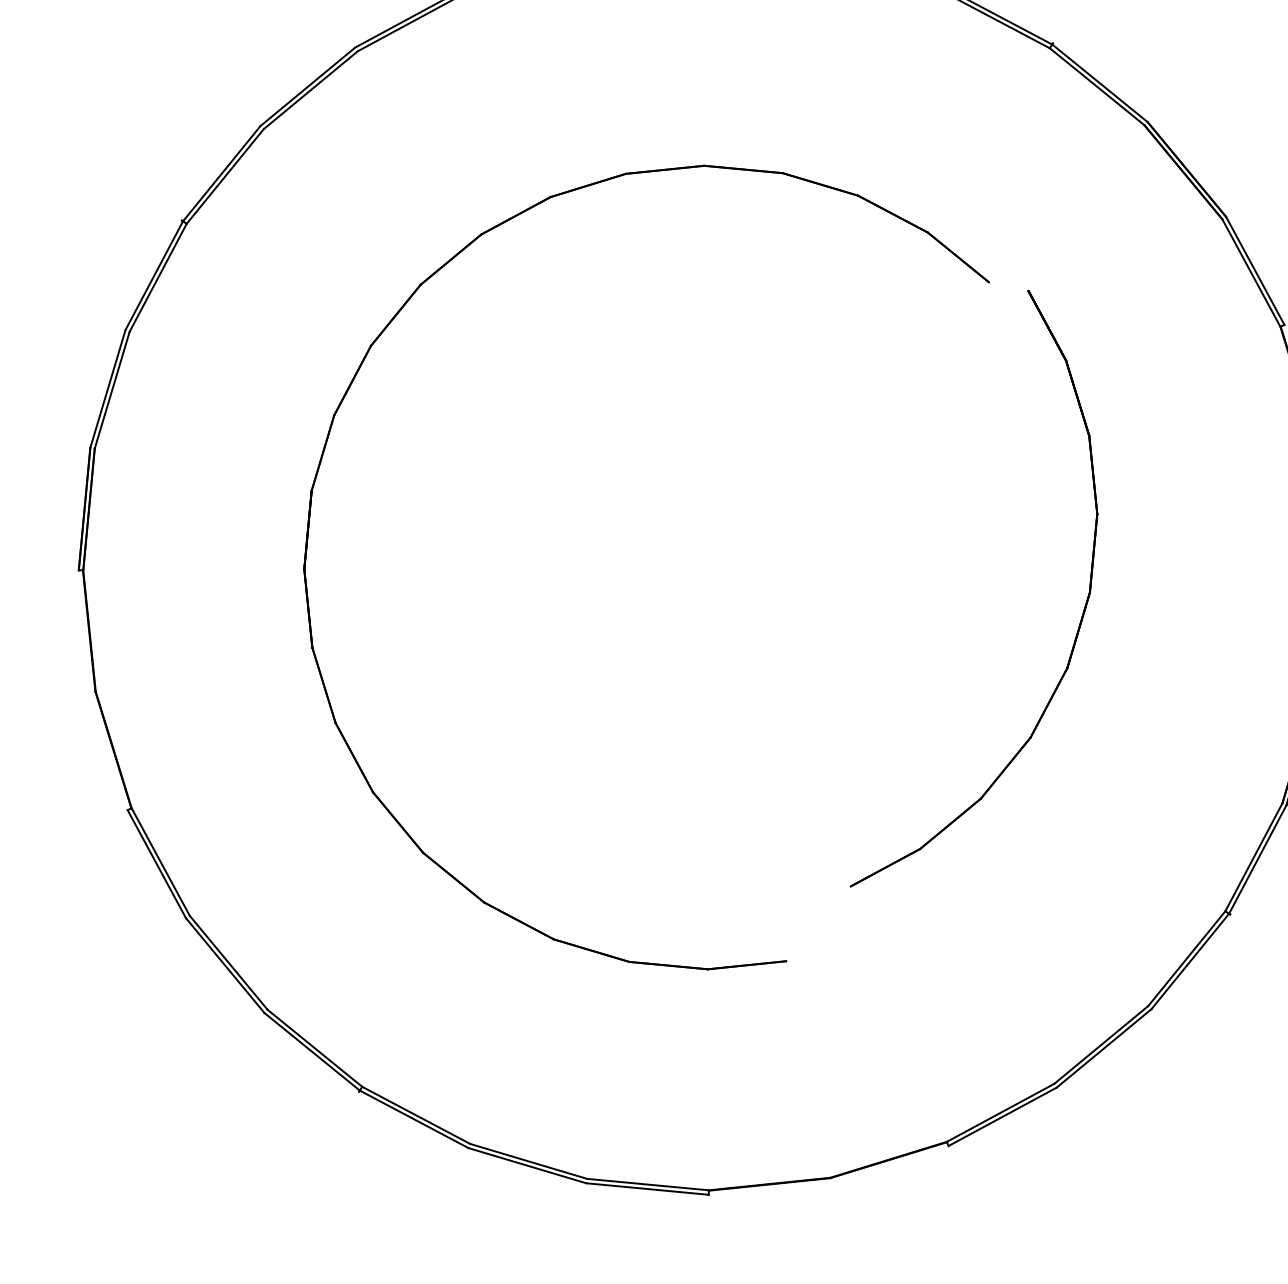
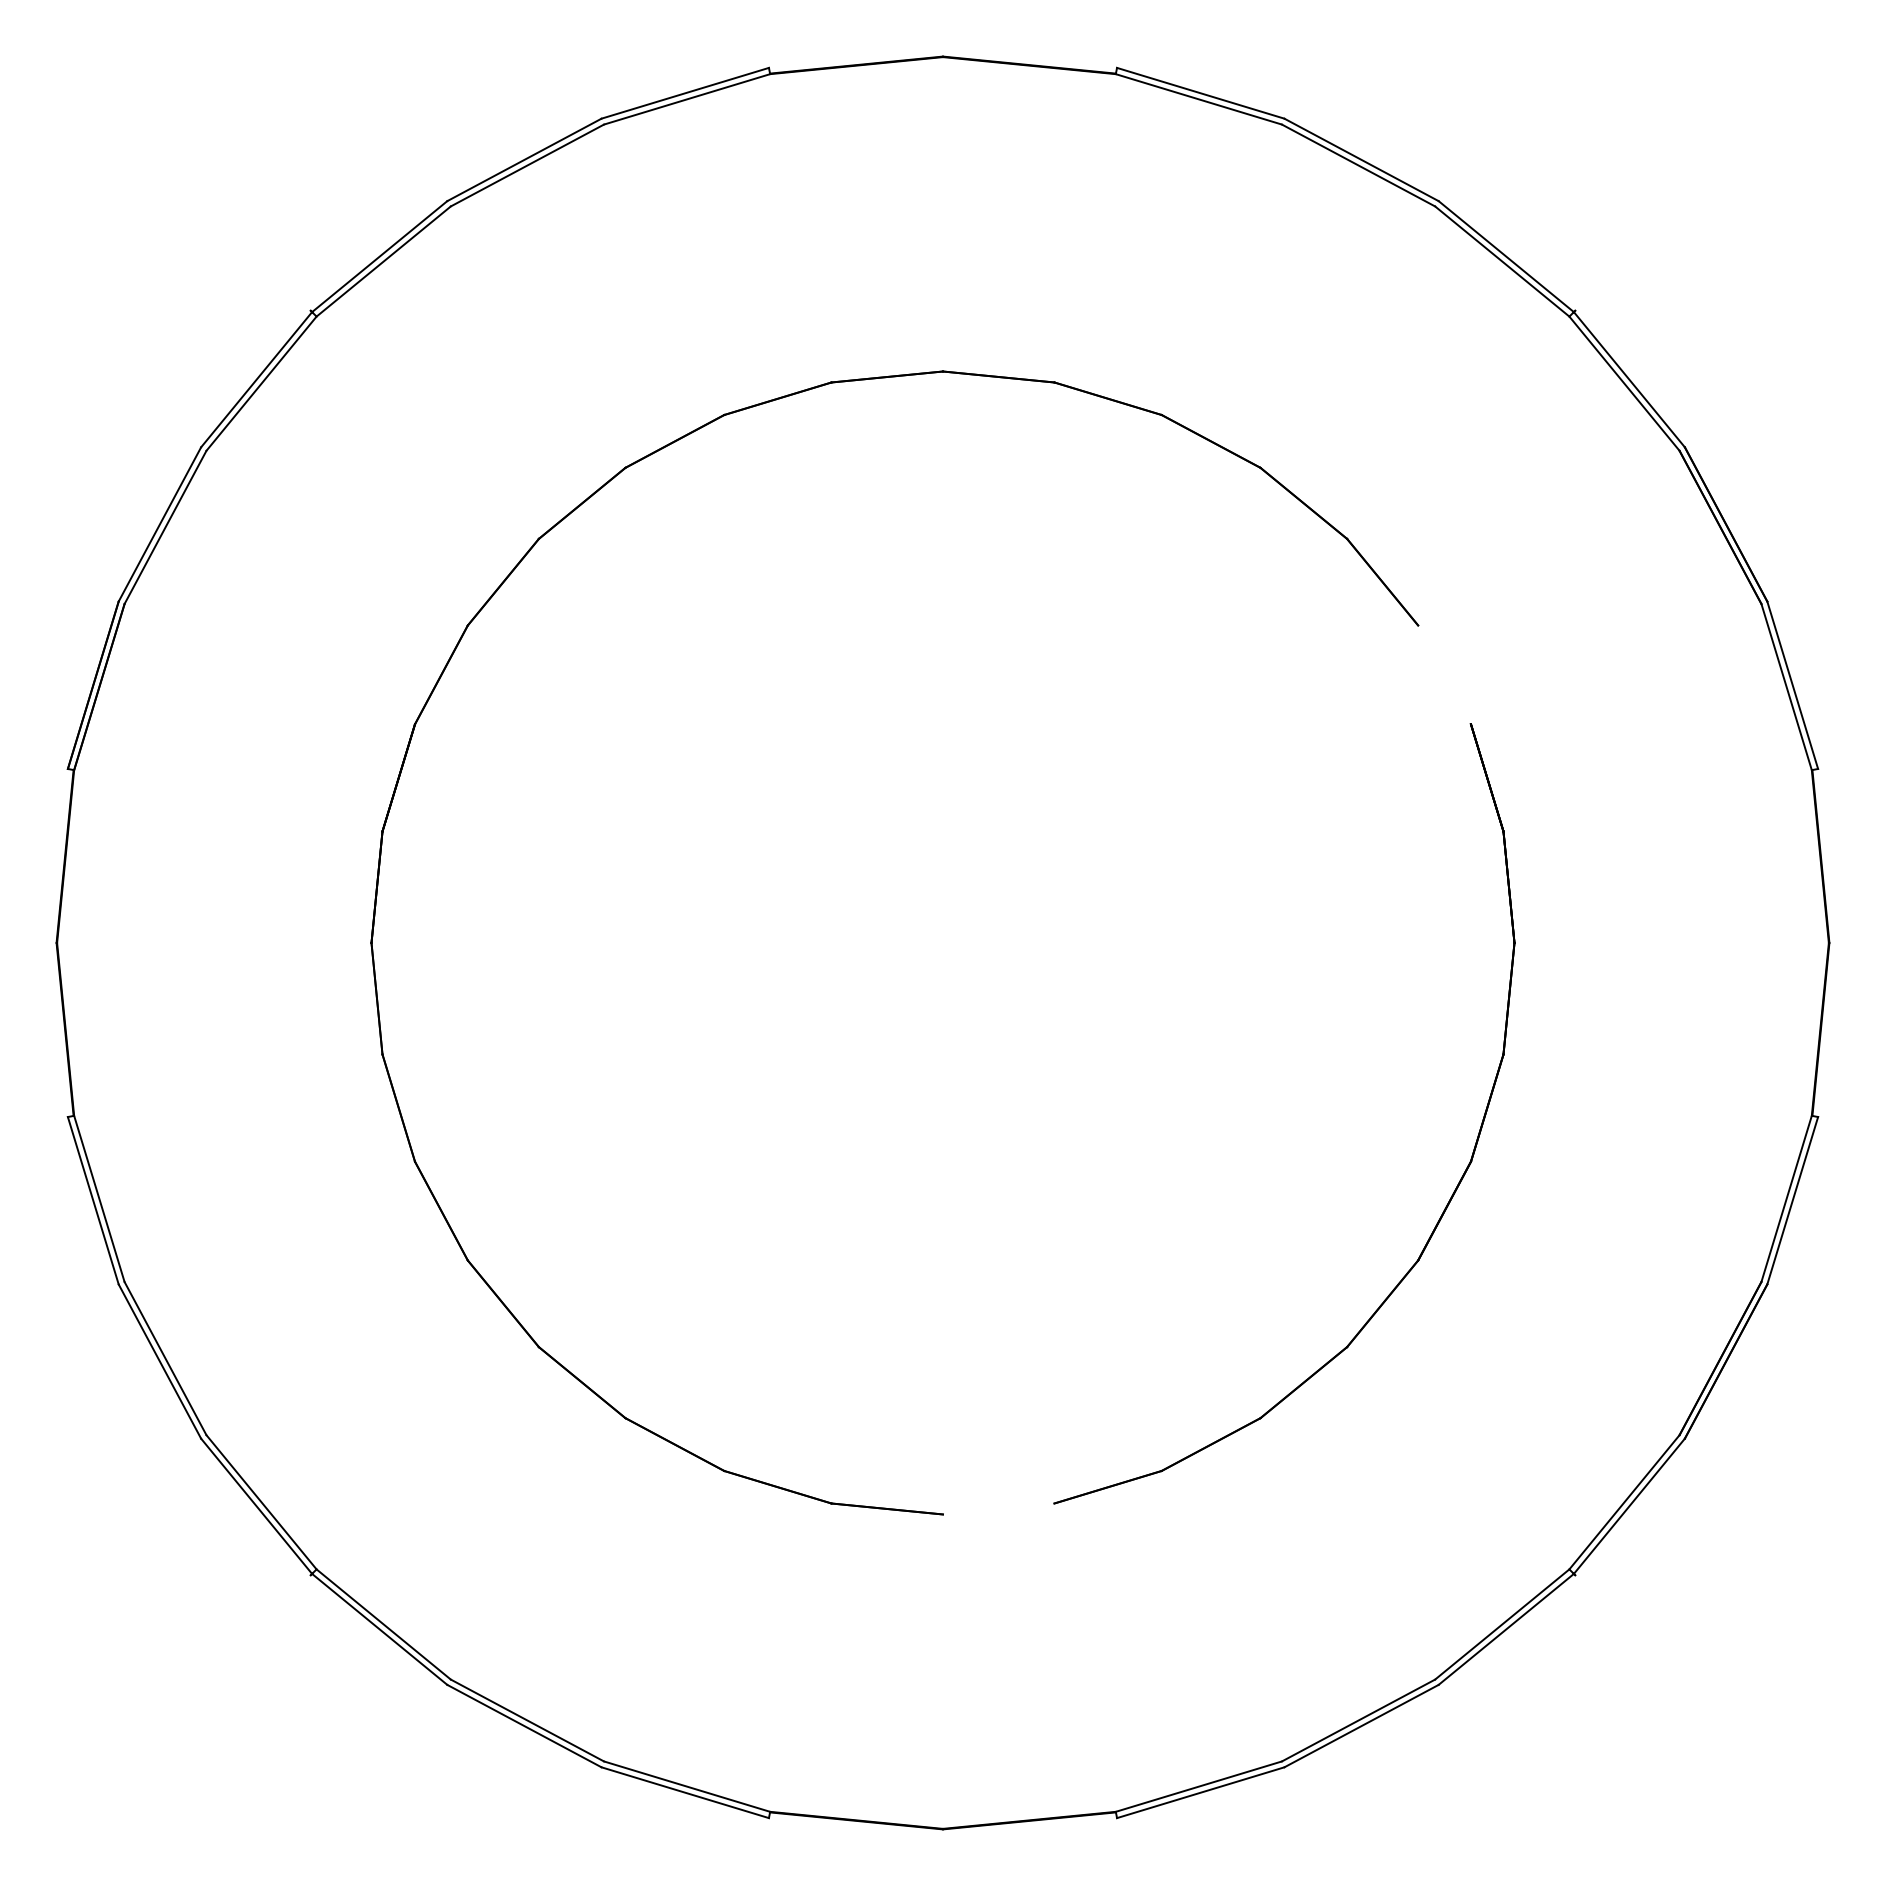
part: (1079, 625) -> (1446, 1204), moved

